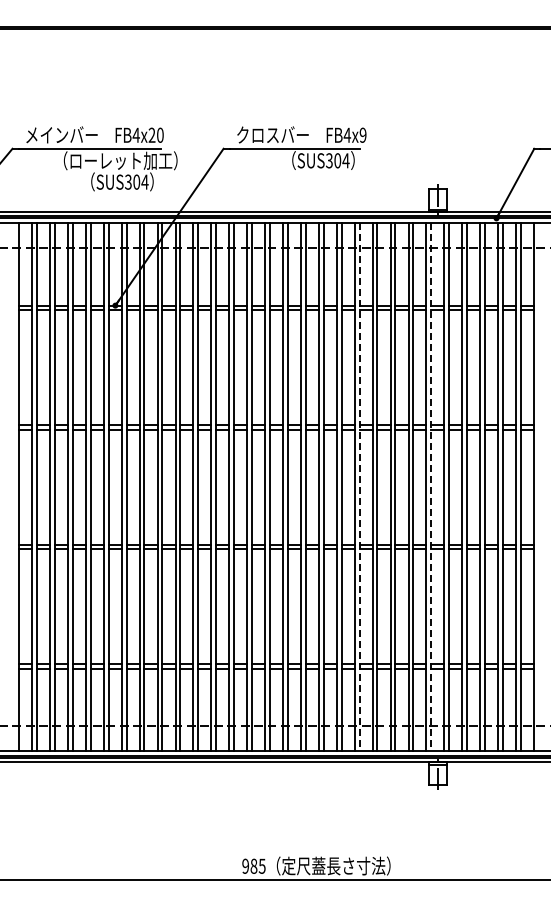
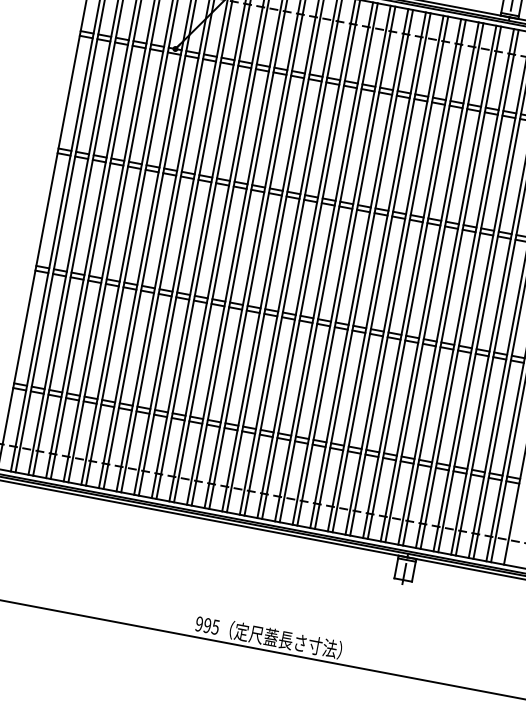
line: (359, 487) -> (381, 273), dashed -> solid
line: (431, 487) -> (452, 286), dashed -> solid
text: (253, 865) -> (207, 624), 985 -> 995

